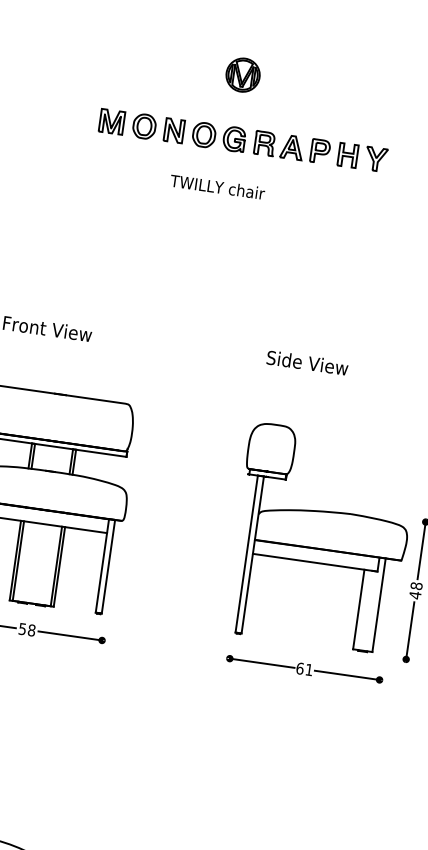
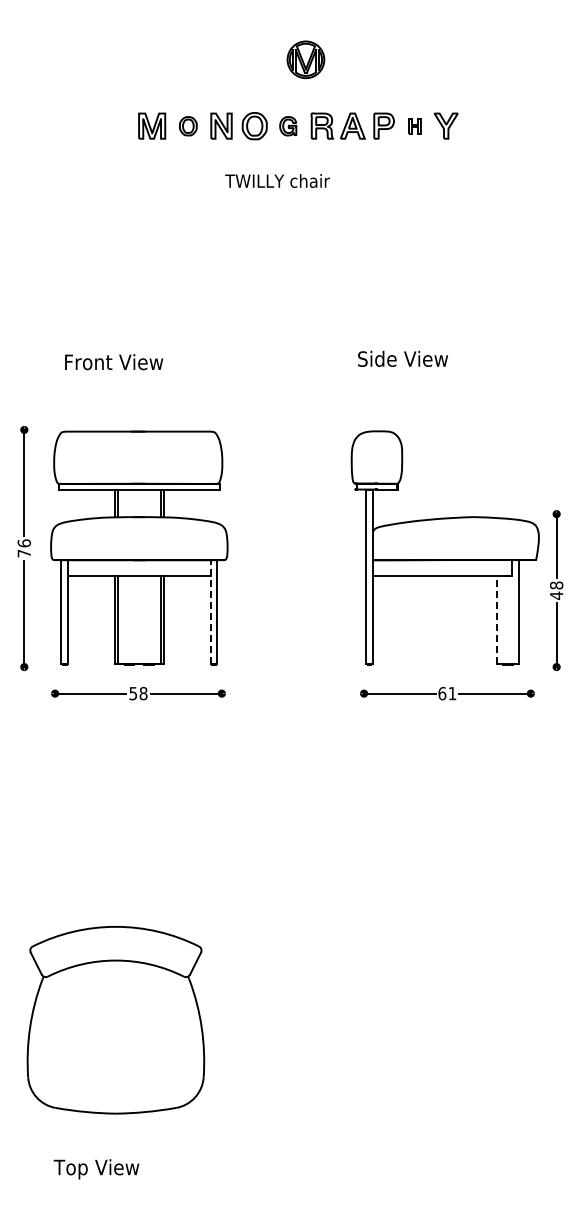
part: (242, 74) -> (305, 59), moved
part: (144, 126) -> (188, 126), size x0.7
part: (233, 139) -> (287, 126), size x0.7
part: (347, 155) -> (414, 126), size x0.6
line: (102, 565) -> (210, 611), solid -> dashed
line: (359, 609) -> (497, 619), solid -> dashed

